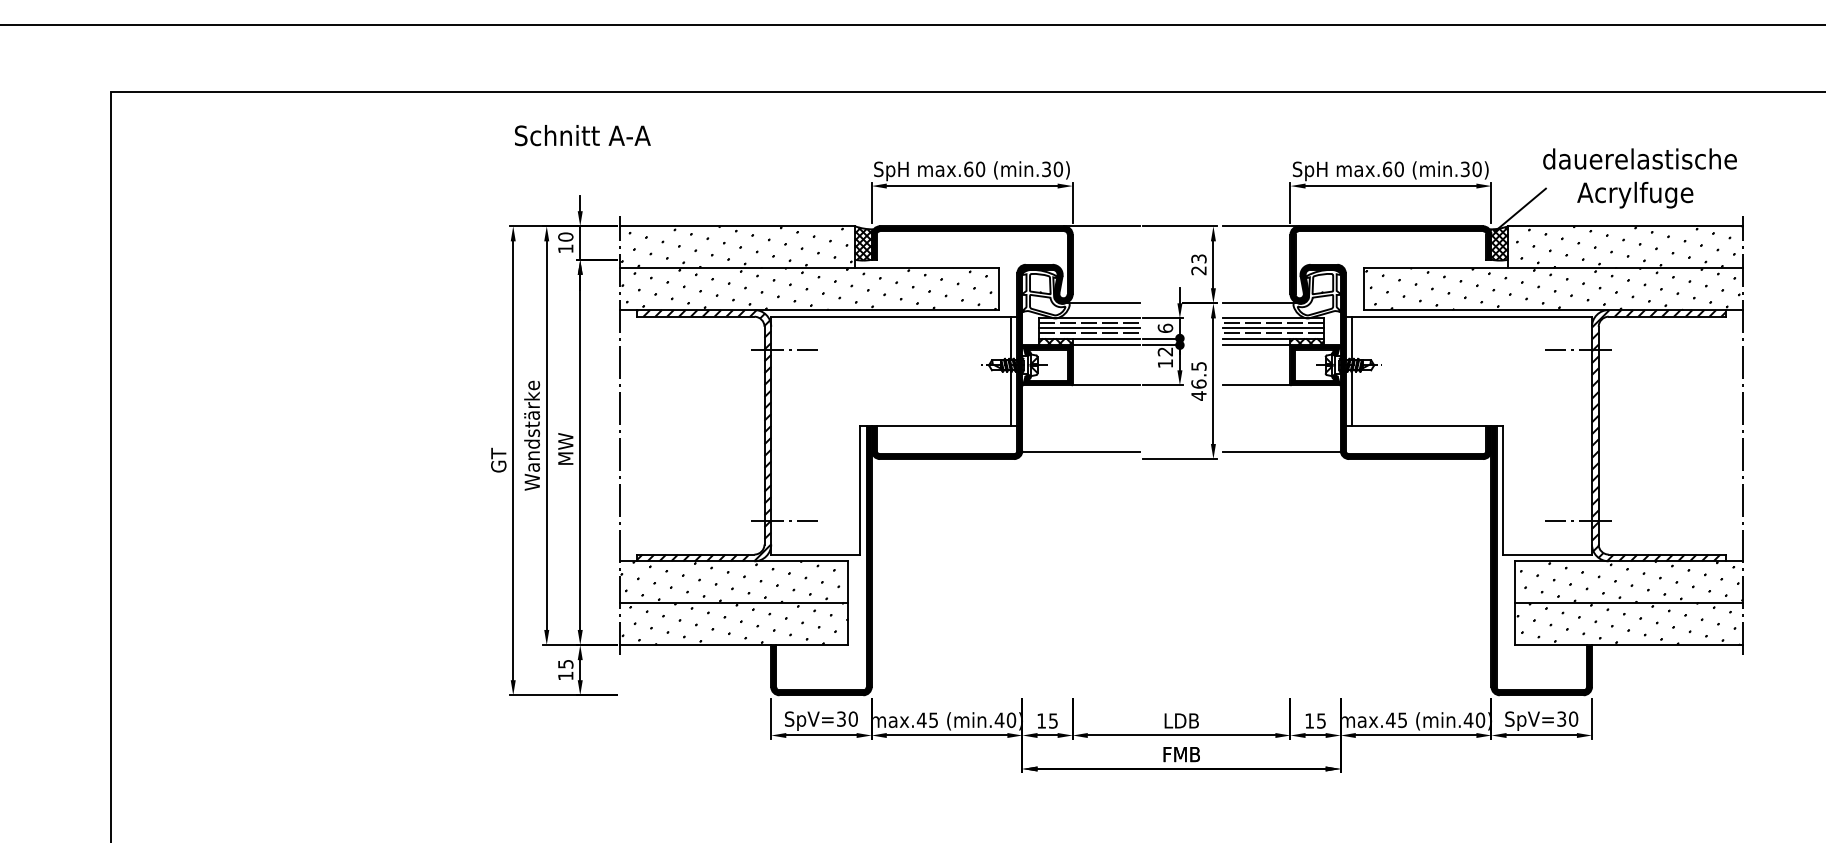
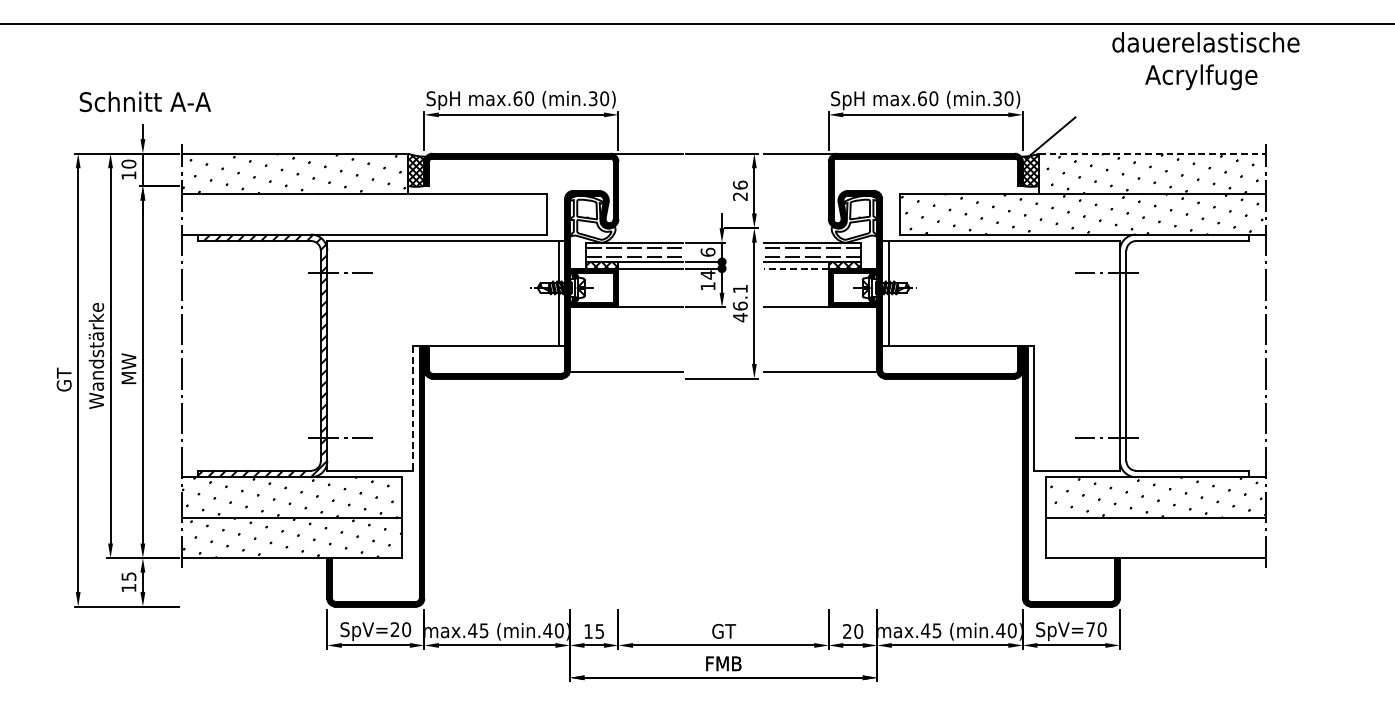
text: (582, 135) -> (145, 101), moved
text: (1639, 178) -> (1205, 61), moved
line: (1625, 226) -> (1152, 153), solid -> dashed
text: (1198, 258) -> (739, 184), 23 -> 26
hatch: (808, 289) -> (363, 214), removed
line: (1101, 303) -> (646, 228), removed
line: (1261, 303) -> (800, 228), removed
line: (1089, 328) -> (634, 252), removed
line: (1273, 328) -> (812, 252), removed
line: (1256, 345) -> (795, 268), solid -> dashed
text: (1164, 351) -> (707, 274), 12 -> 14
text: (1198, 366) -> (739, 289), 46.5 -> 46.1
hatch: (1658, 435) -> (1184, 355), removed
line: (859, 490) -> (412, 408), solid -> dashed
hatch: (1628, 624) -> (1155, 538), removed
text: (1561, 718) -> (1090, 629), SpV=30 -> SpV=70
text: (841, 719) -> (395, 630), SpV=30 -> SpV=20
text: (1181, 720) -> (723, 630), LDB -> GT
text: (1315, 720) -> (852, 630), 15 -> 20

